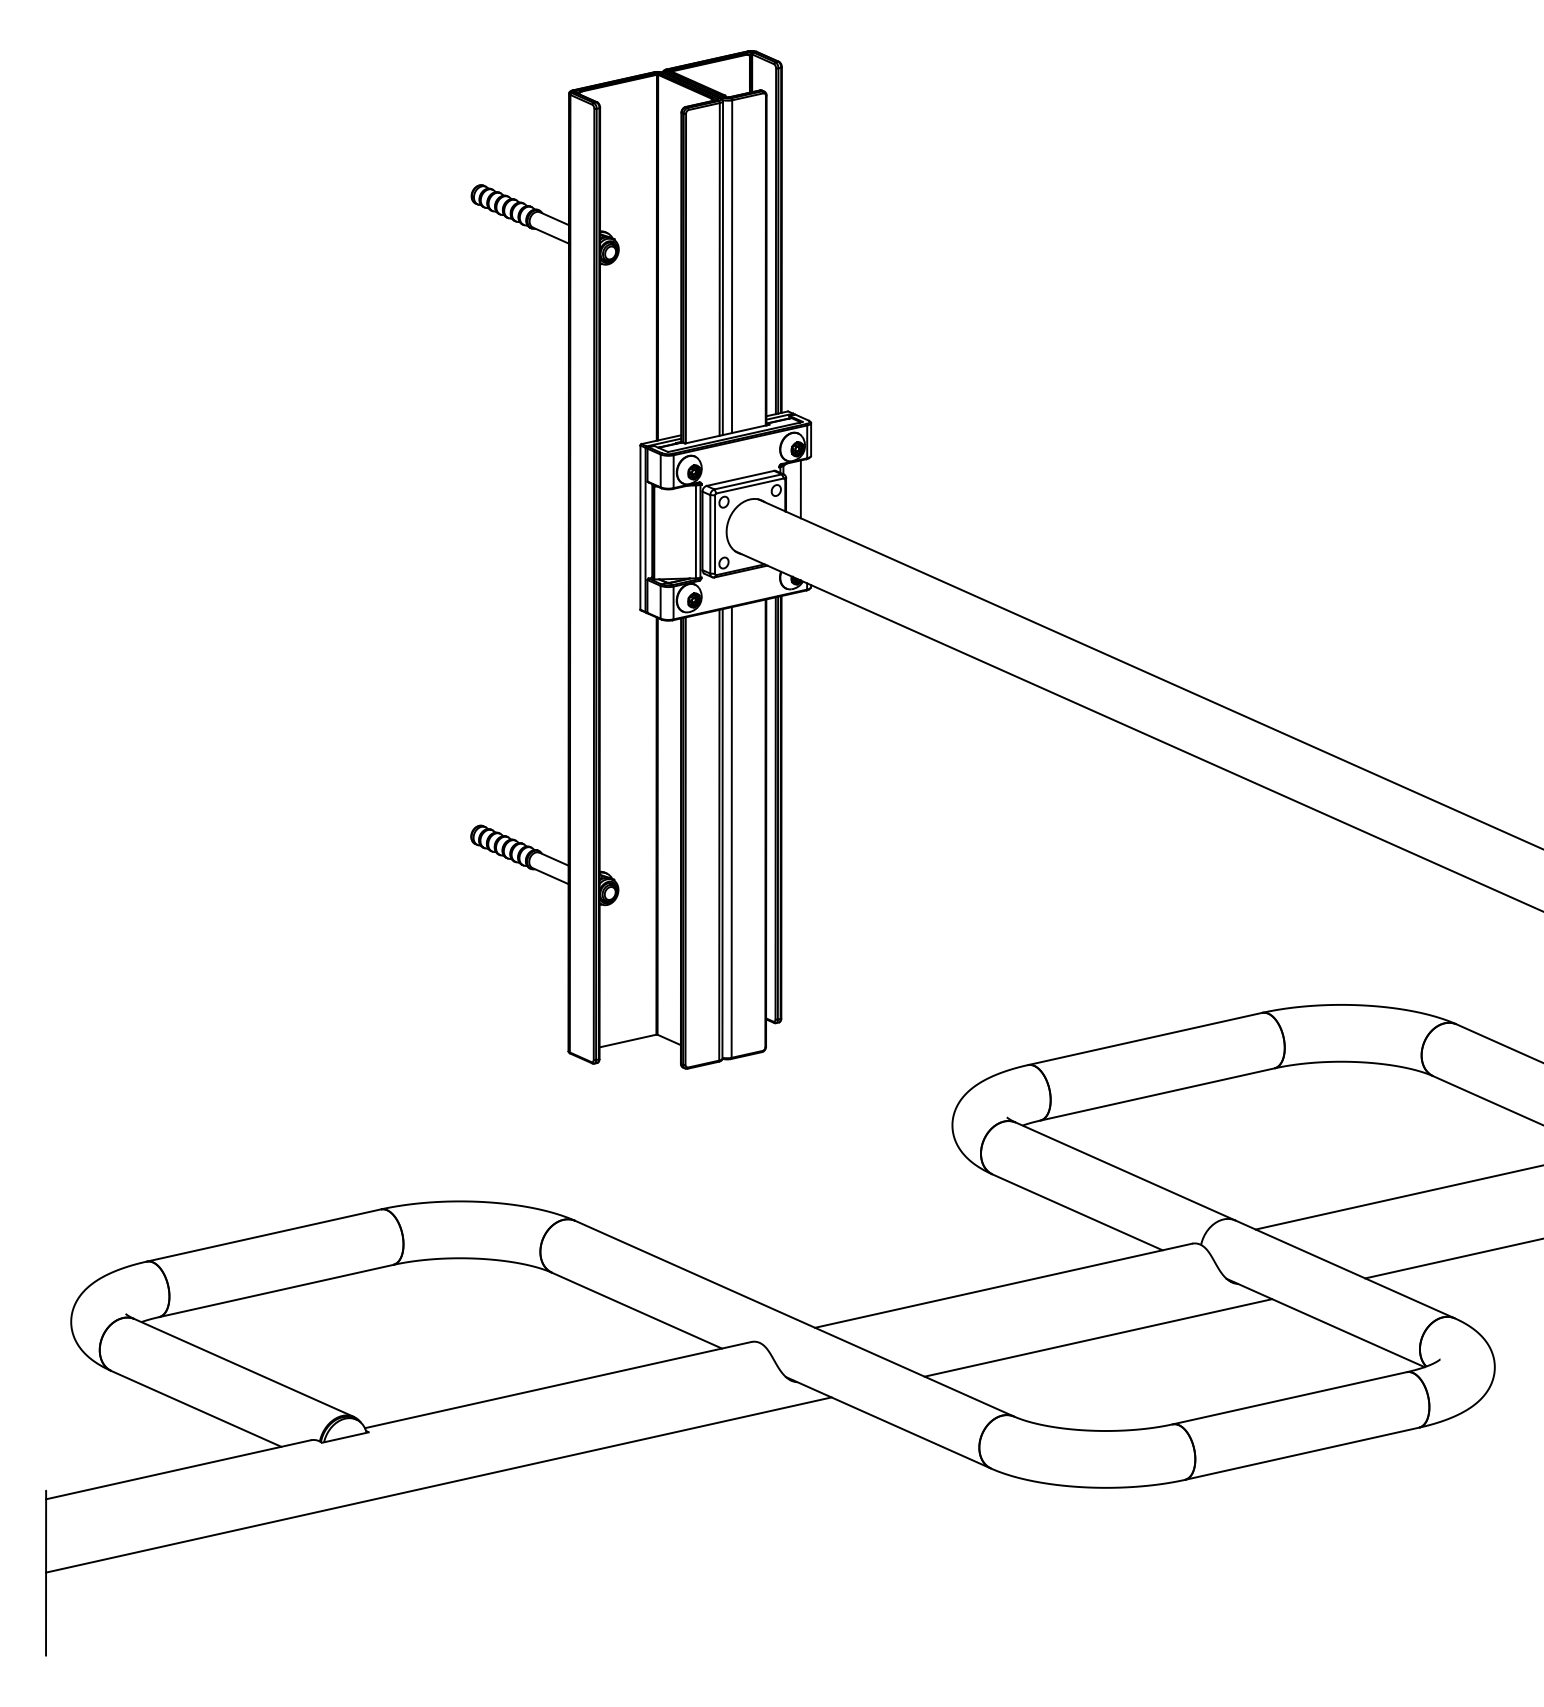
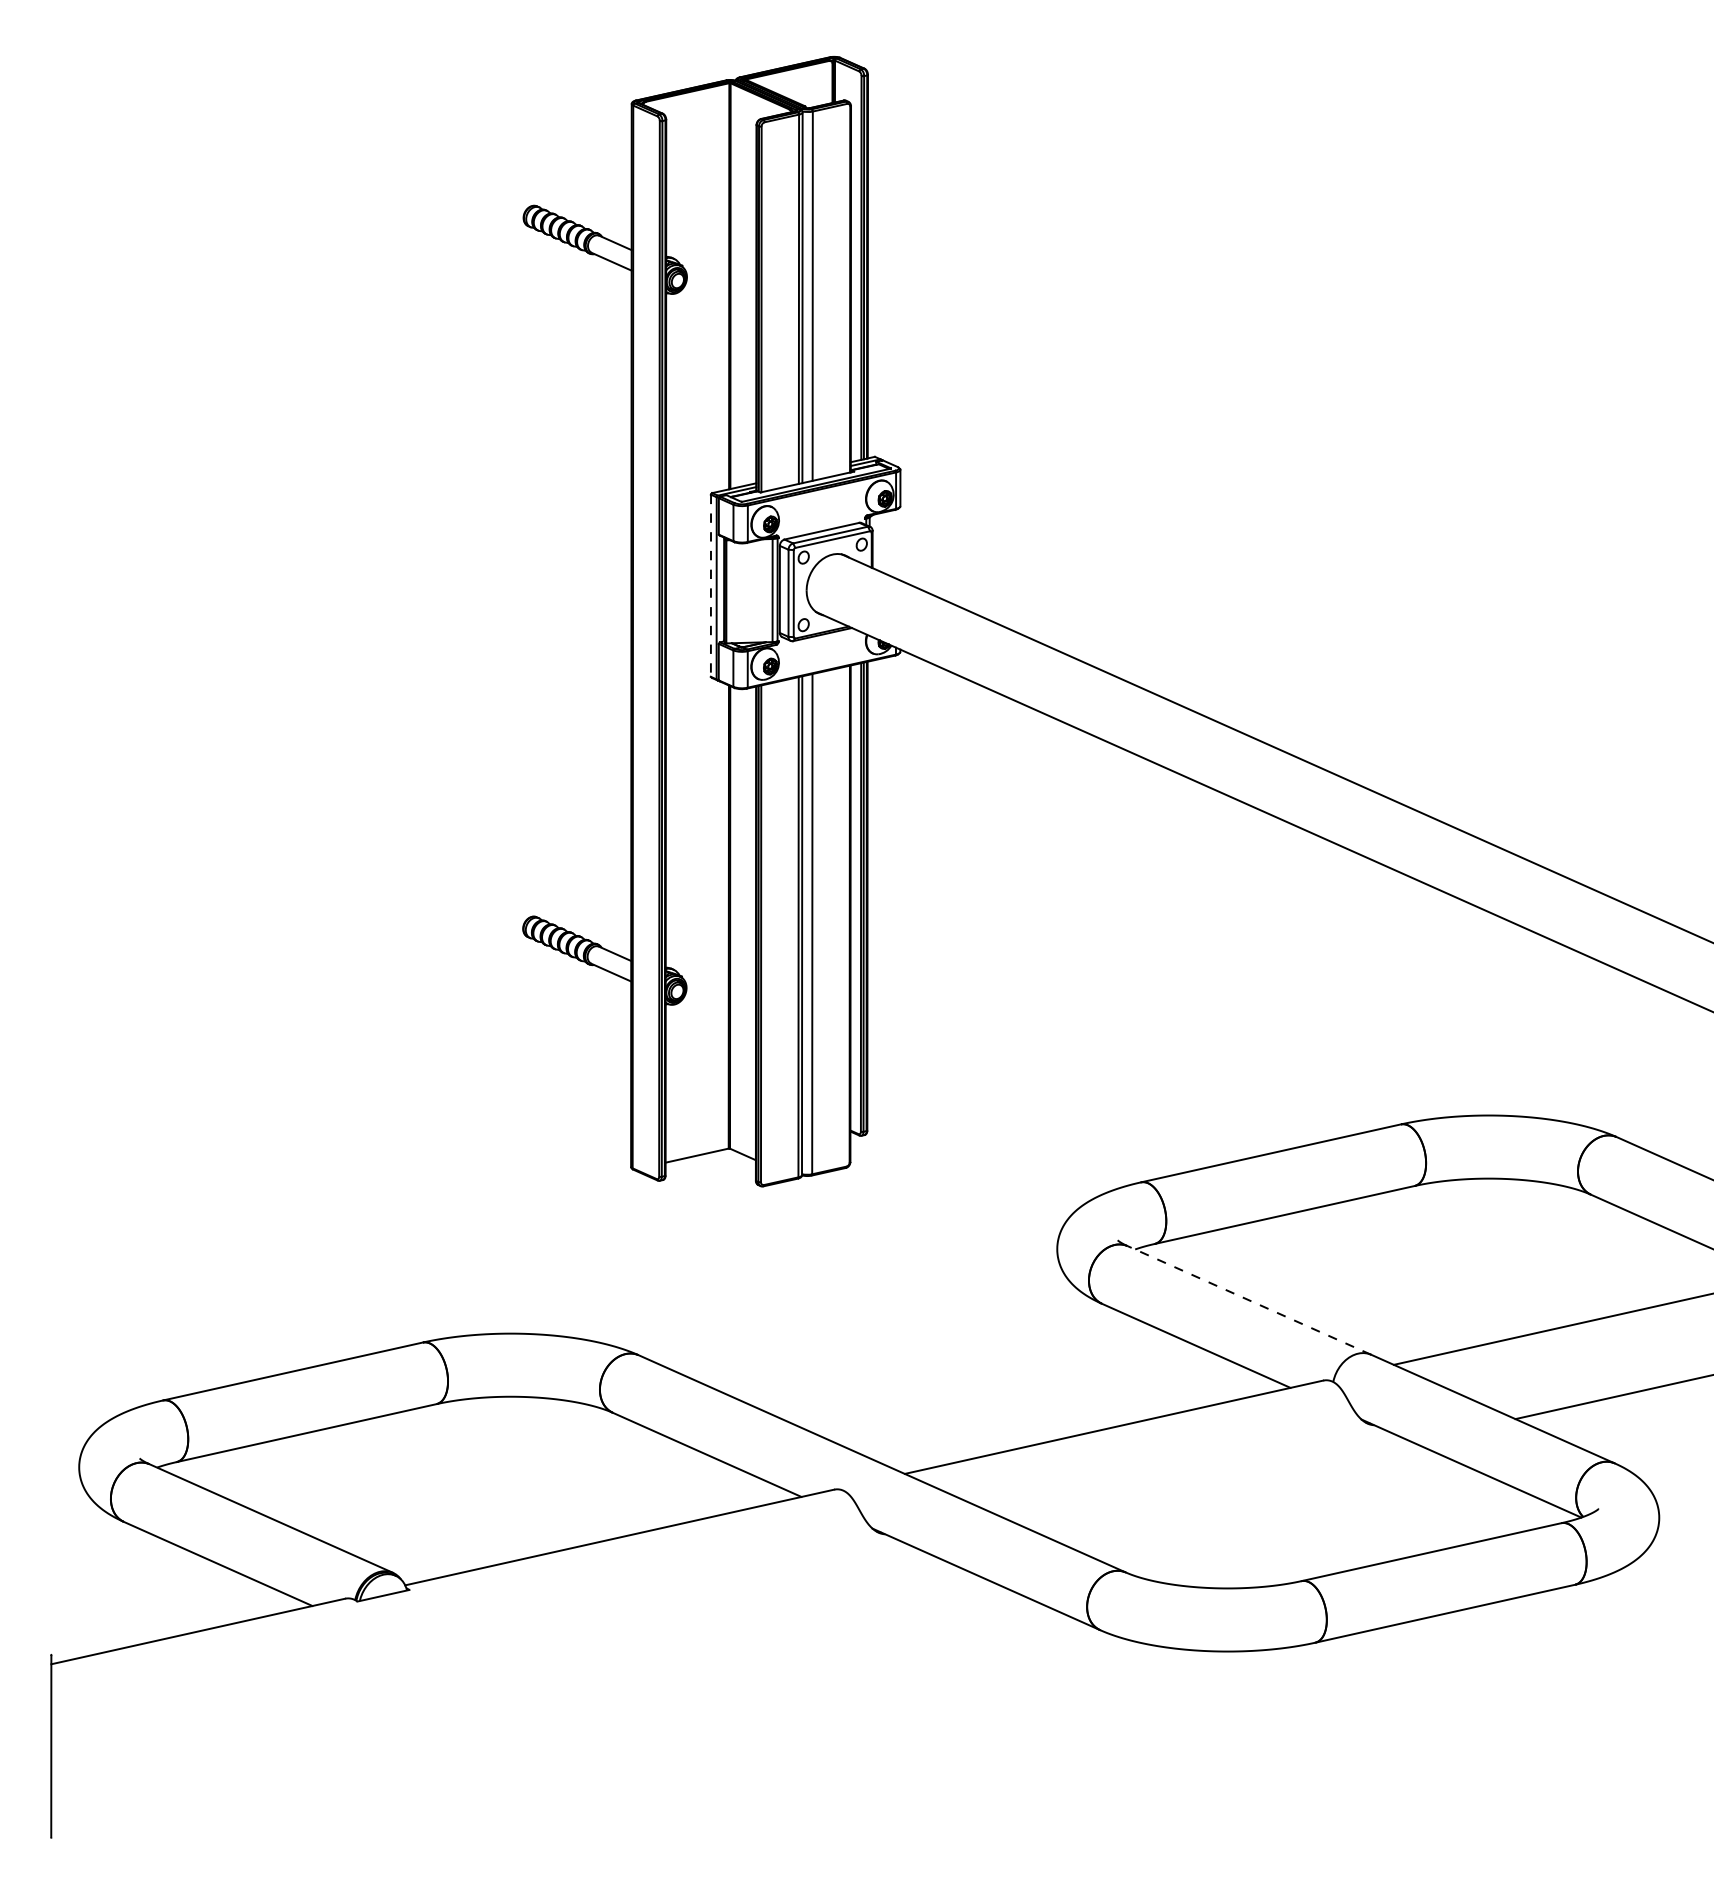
line: (801, 489) -> (889, 543), removed
line: (640, 528) -> (710, 586), solid -> dashed
line: (1124, 1171) -> (1248, 1300), solid -> dashed
line: (1098, 1338) -> (1219, 1485), removed
line: (439, 1485) -> (487, 1648), removed

